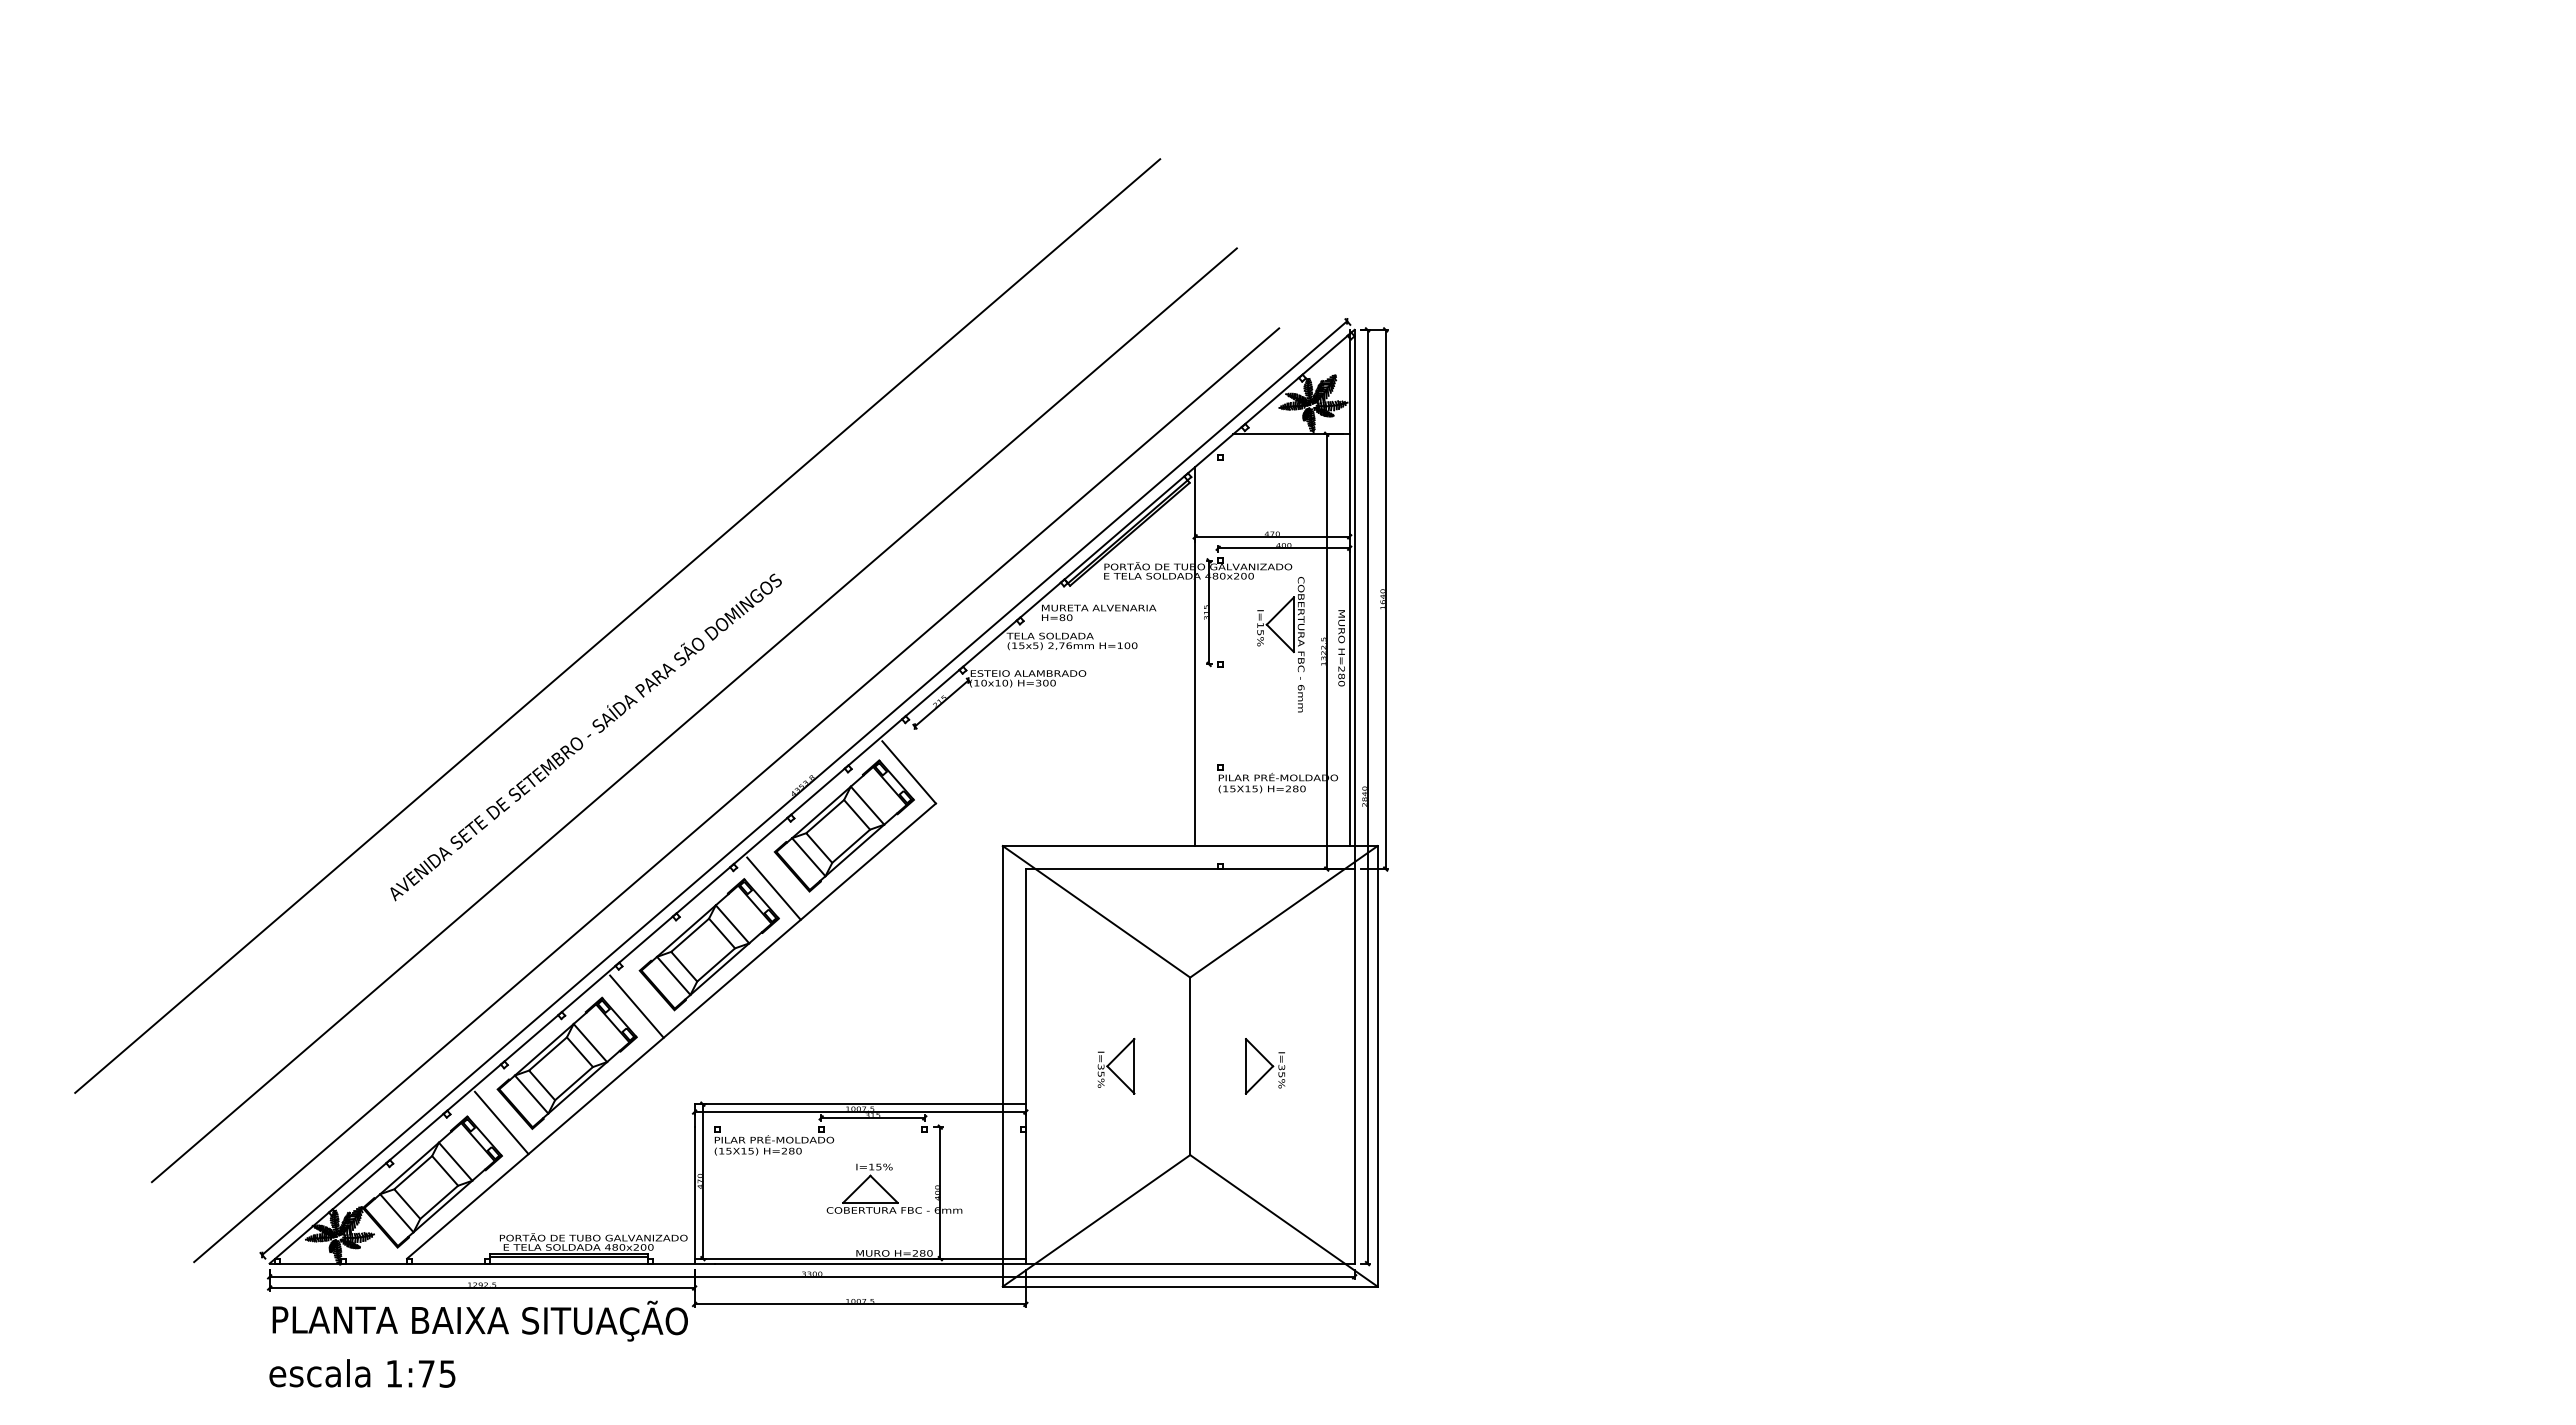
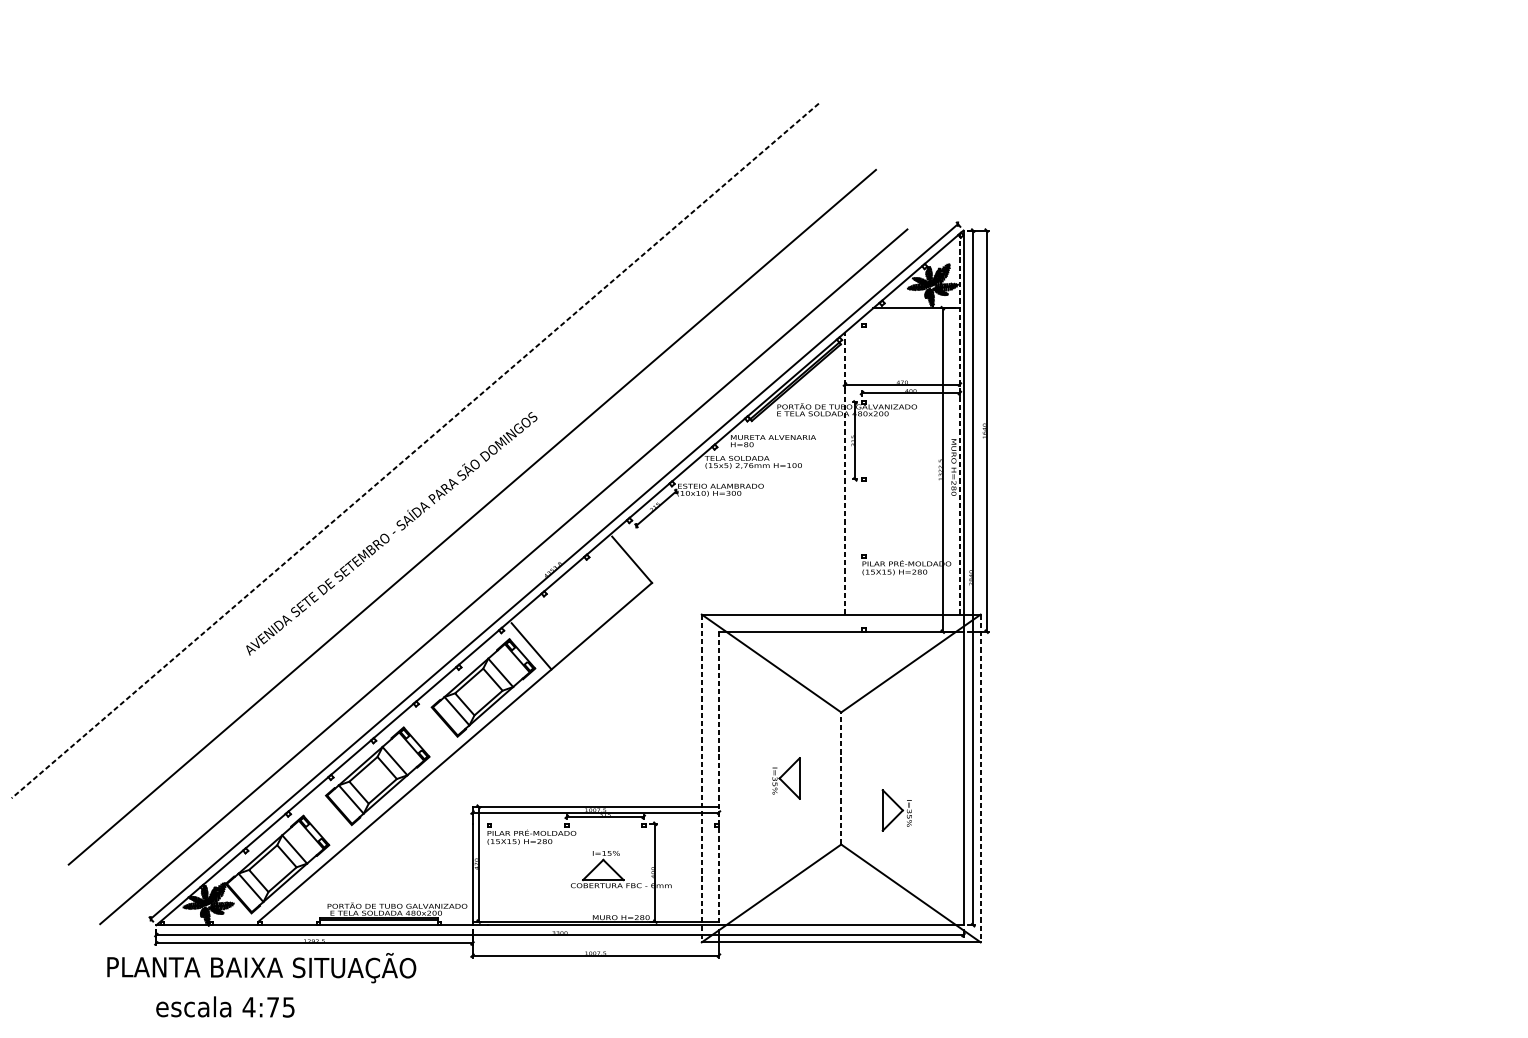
line: (1349, 587) -> (959, 422), solid -> dashed
line: (617, 626) -> (415, 451), solid -> dashed
part: (1280, 644) -> (908, 464), removed
line: (1195, 656) -> (845, 473), solid -> dashed
part: (843, 825) -> (583, 599), removed
line: (636, 1006) -> (429, 733), removed
line: (1002, 1066) -> (701, 778), solid -> dashed
line: (1025, 1066) -> (718, 778), solid -> dashed
line: (1190, 1066) -> (841, 778), solid -> dashed
part: (1265, 1066) -> (897, 810), moved
line: (1377, 1066) -> (980, 778), solid -> dashed
line: (501, 1122) -> (328, 820), removed
text: (479, 1320) -> (261, 967), moved
text: (394, 1373) -> (249, 1007), 1:75 -> 4:75

